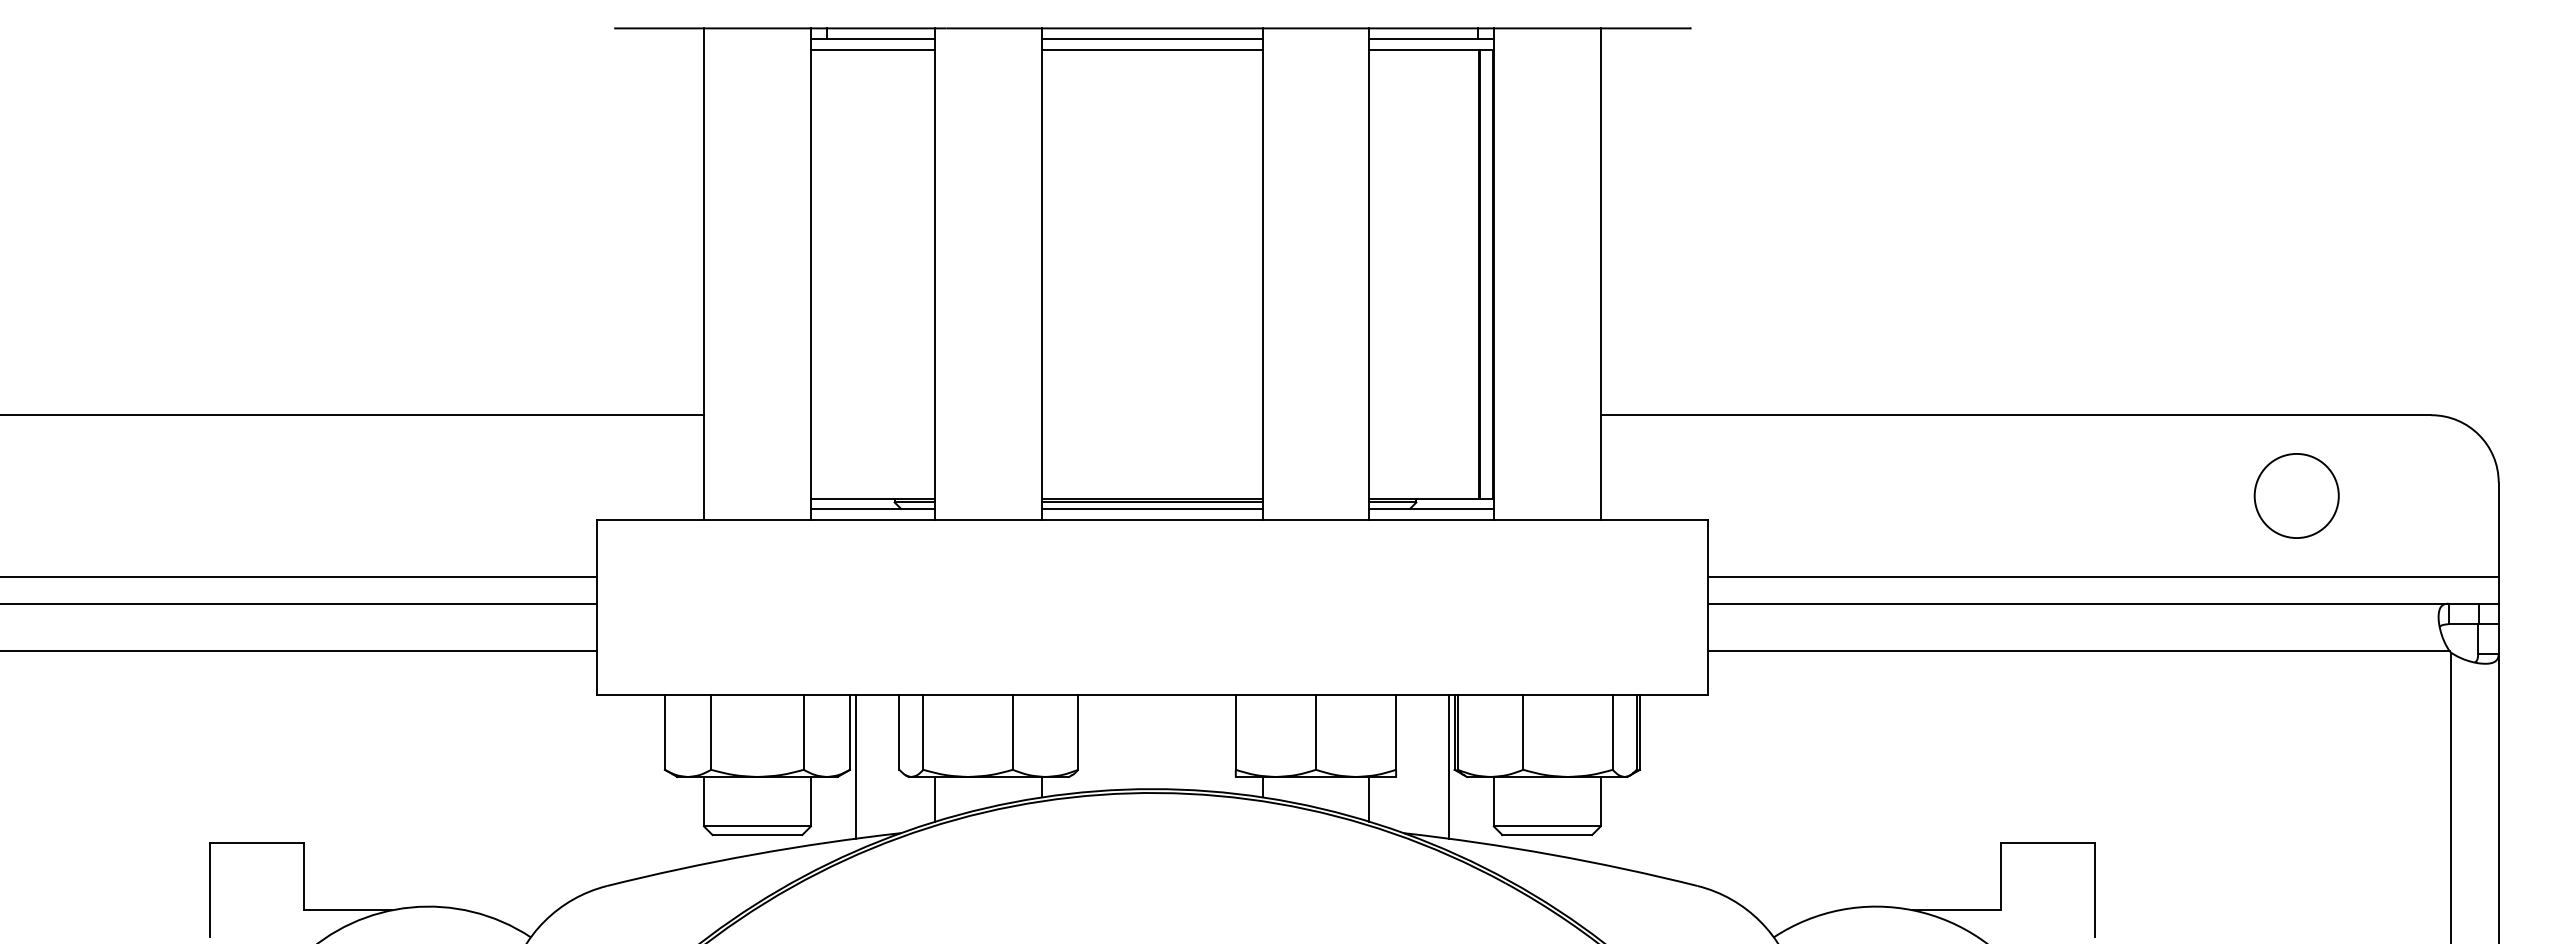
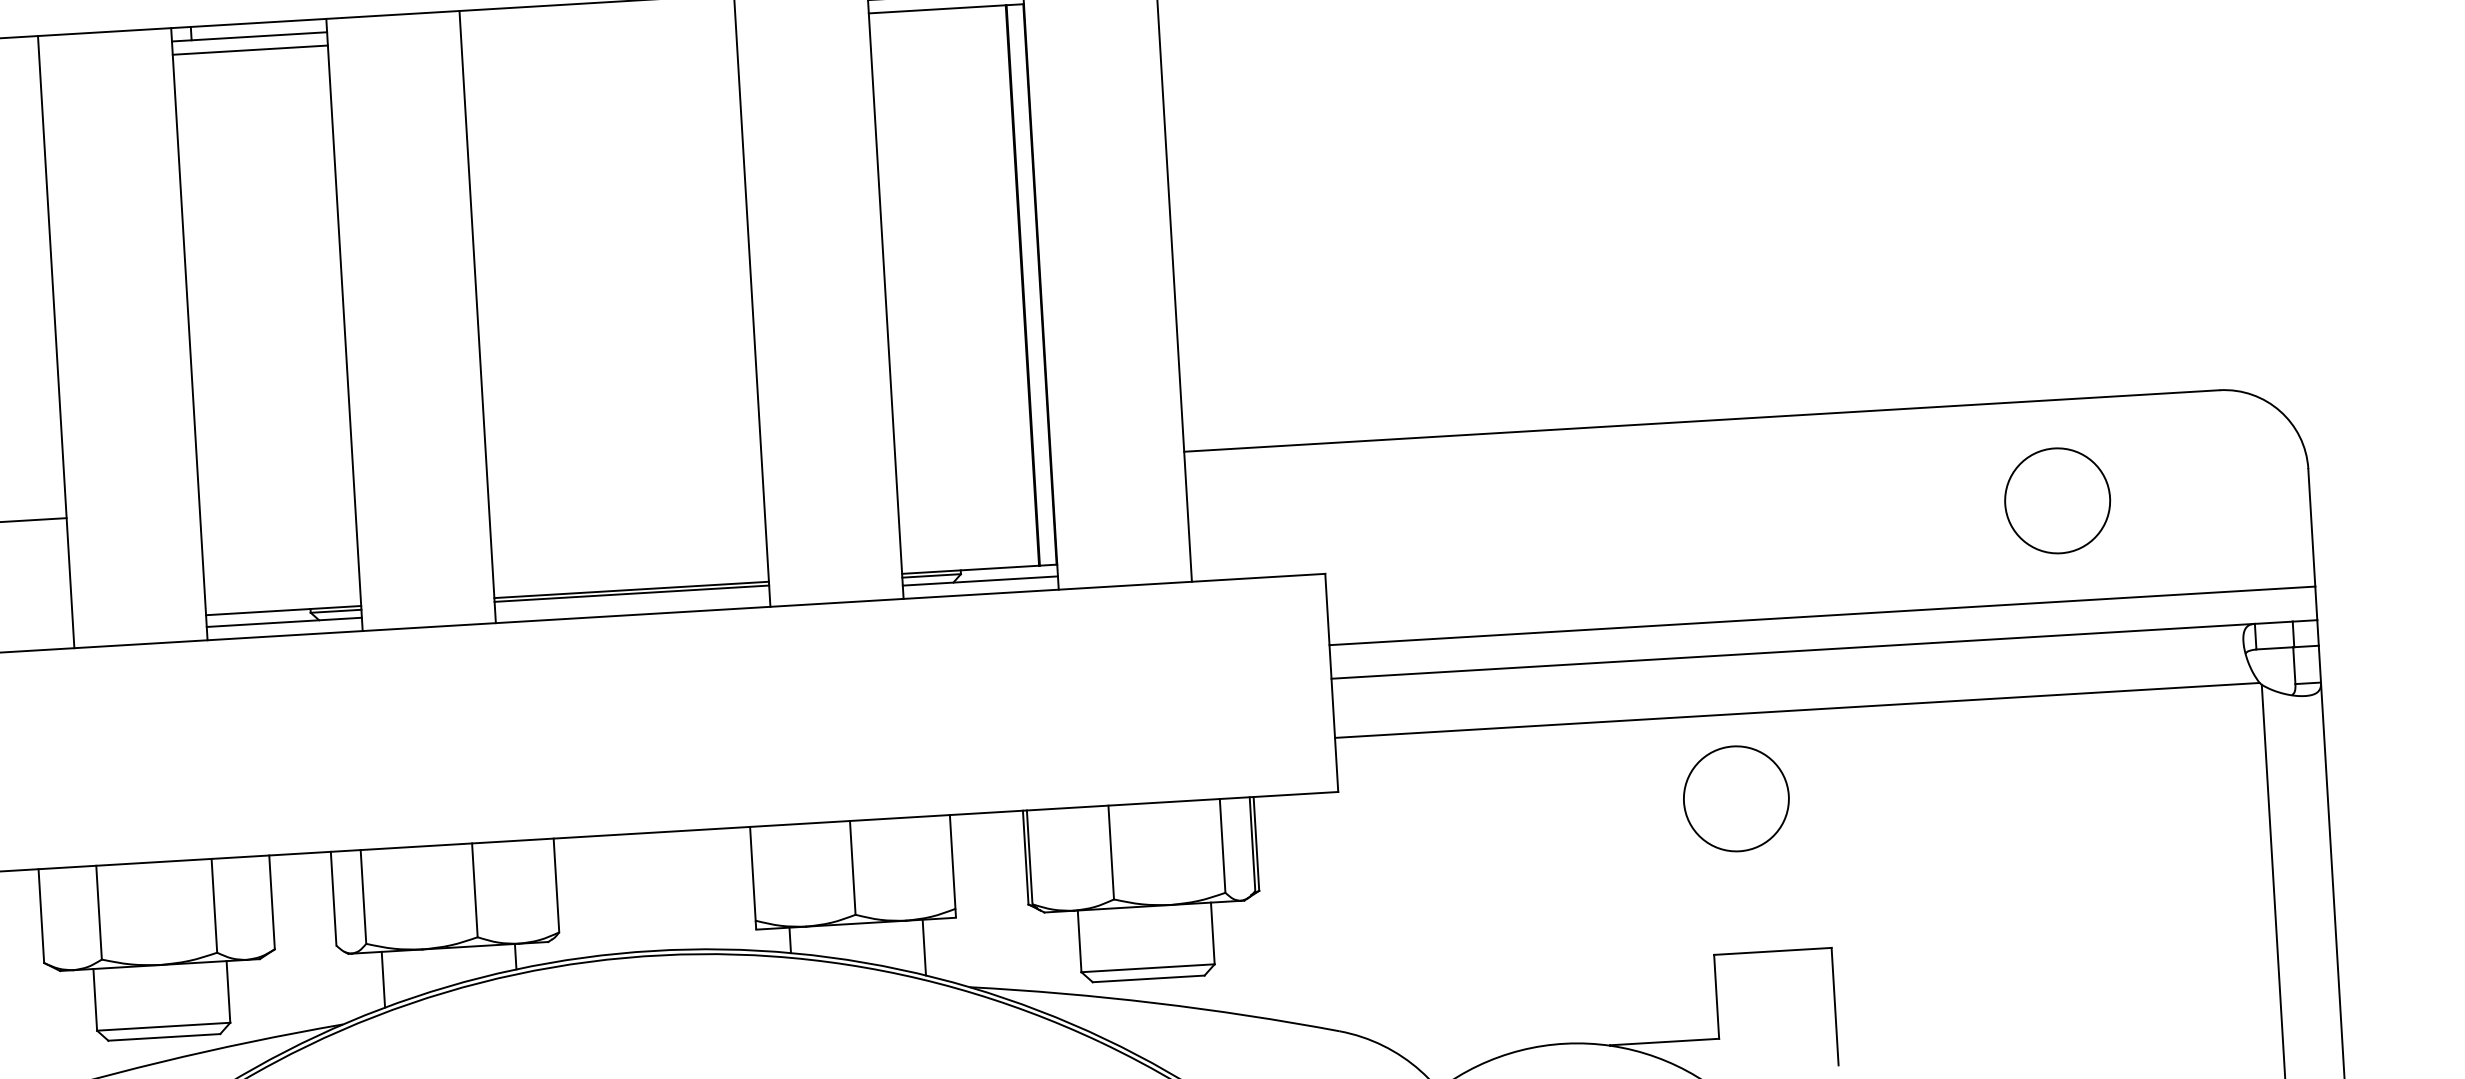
line: (1152, 39) -> (597, 16), removed
line: (1152, 49) -> (598, 29), removed
line: (1152, 508) -> (632, 601), removed
circle: (2025, 718) -> (1736, 798), added
line: (856, 766) -> (282, 944), removed
line: (1448, 766) -> (1020, 900), removed

